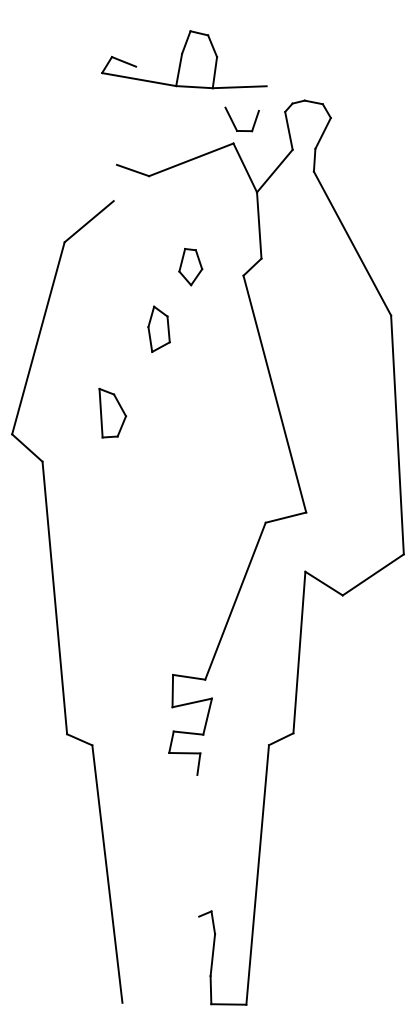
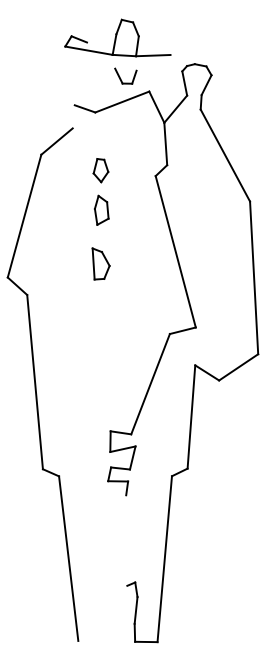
part: (241, 118) -> (125, 75), moved
part: (190, 266) -> (100, 170), moved
part: (111, 412) -> (100, 263), moved

